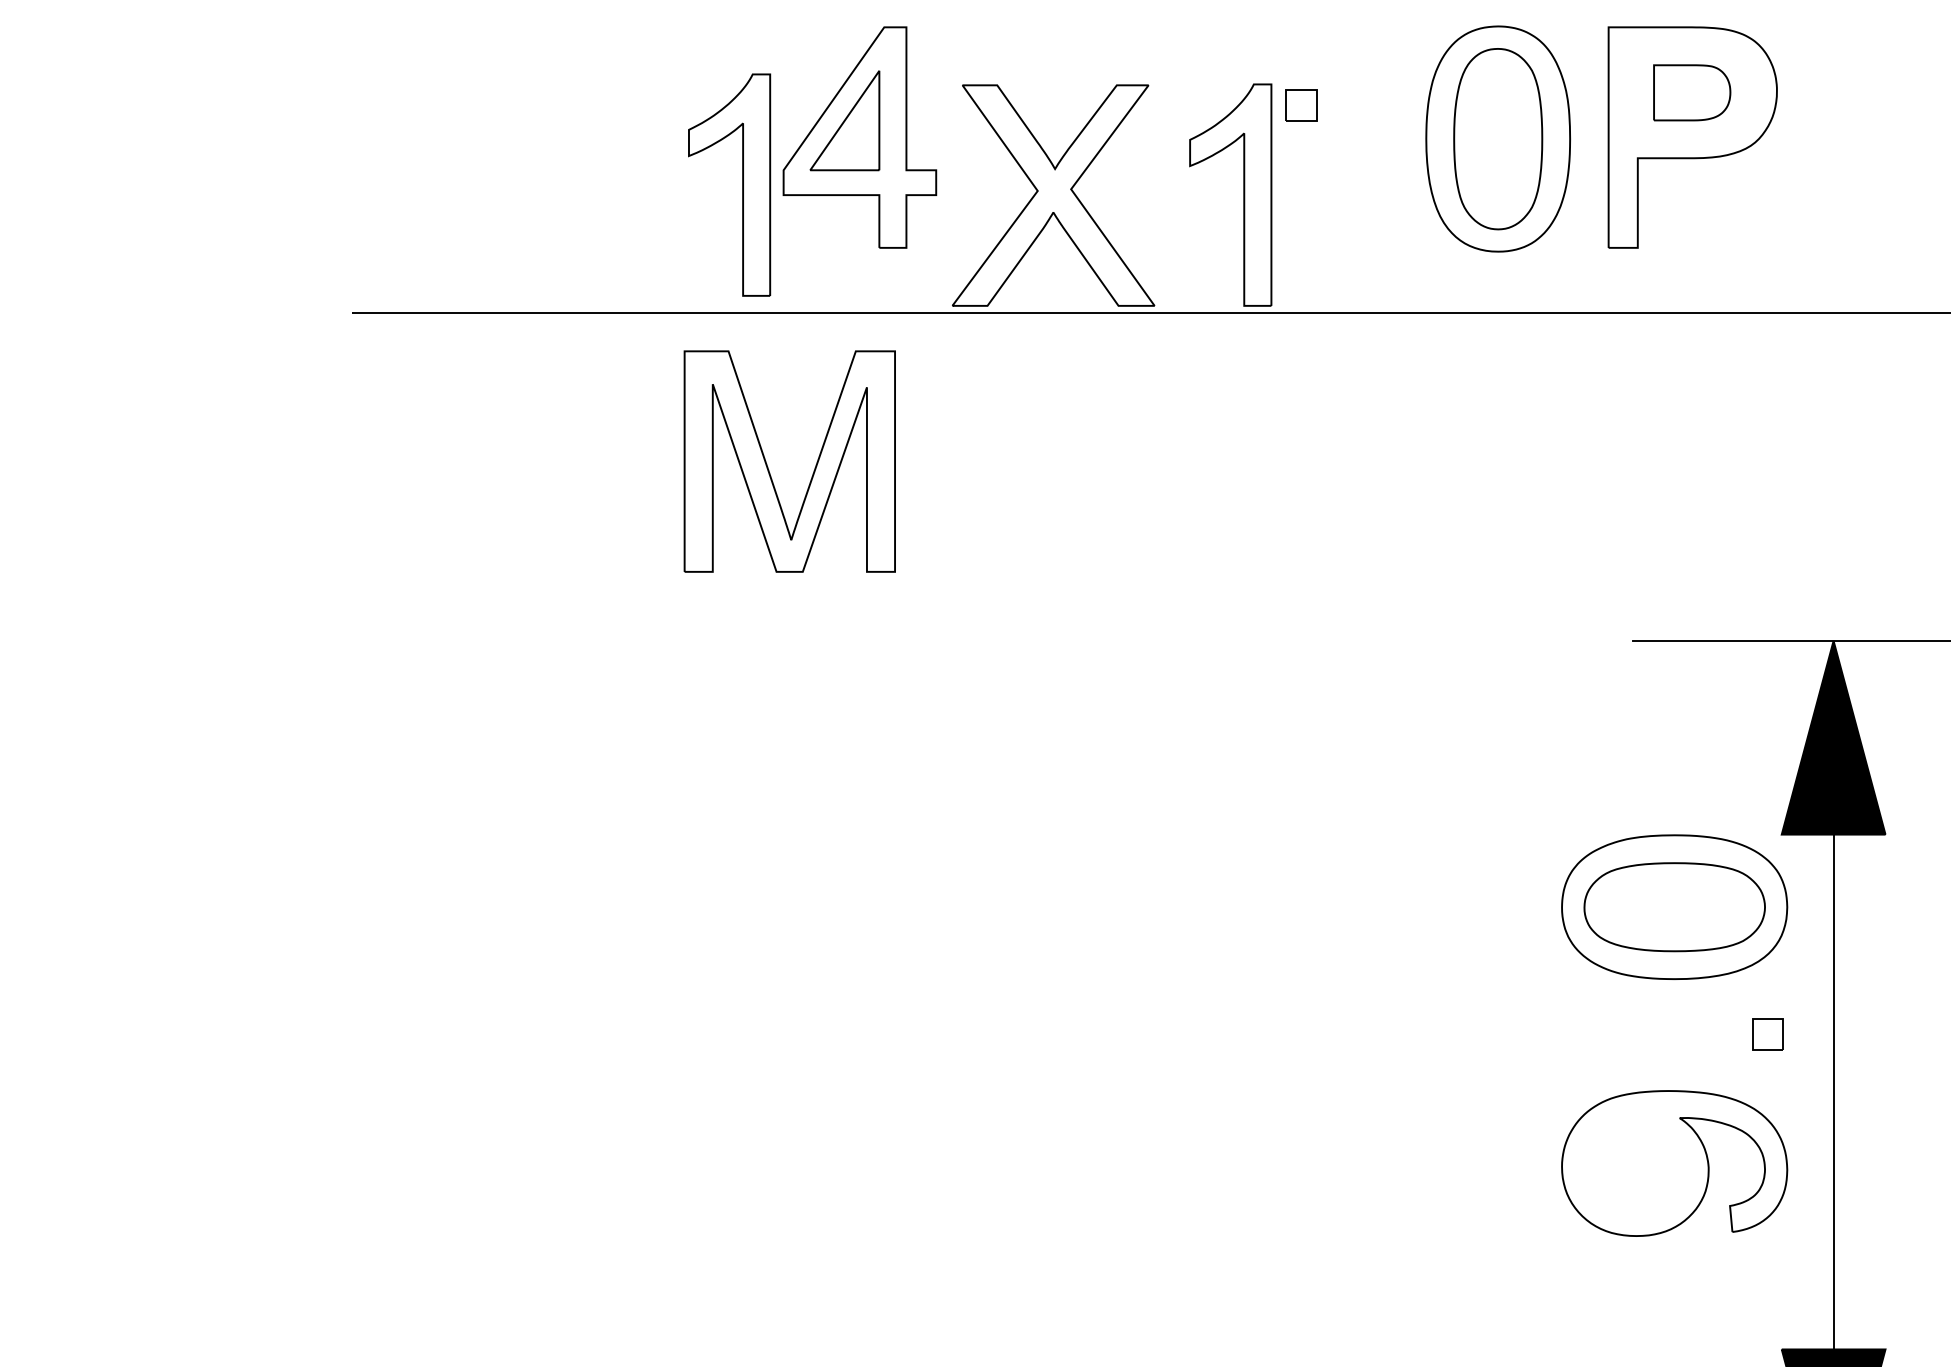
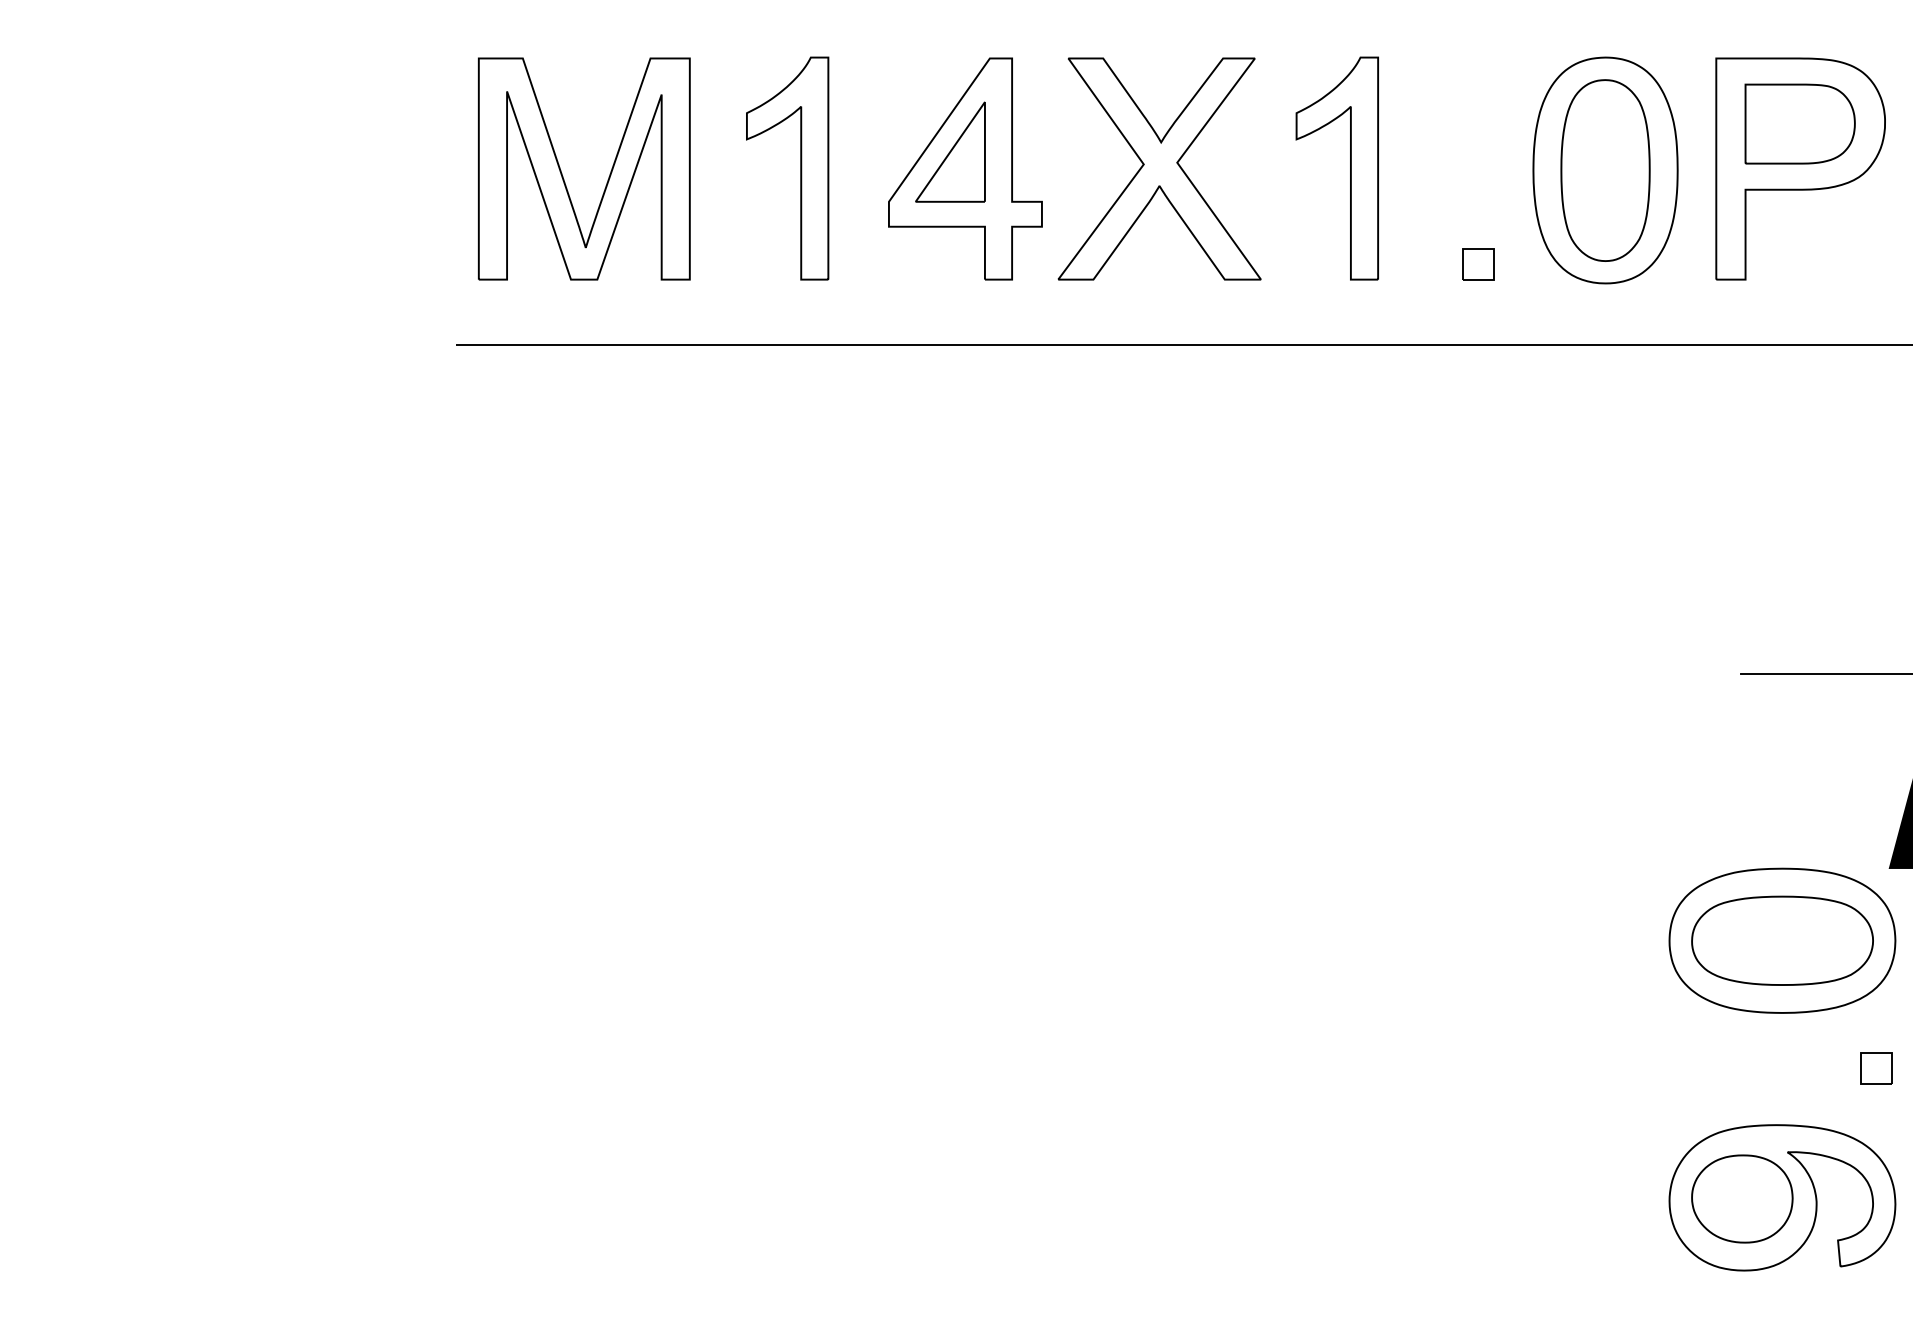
part: (1691, 92) -> (1799, 123), size x1.43
part: (1301, 105) -> (1478, 264), moved
part: (742, 184) -> (800, 167), moved
part: (1243, 194) -> (1350, 167), moved
part: (1053, 195) -> (1159, 168), moved
part: (768, 467) -> (562, 174), moved
part: (1634, 1164) -> (1742, 1198), added

